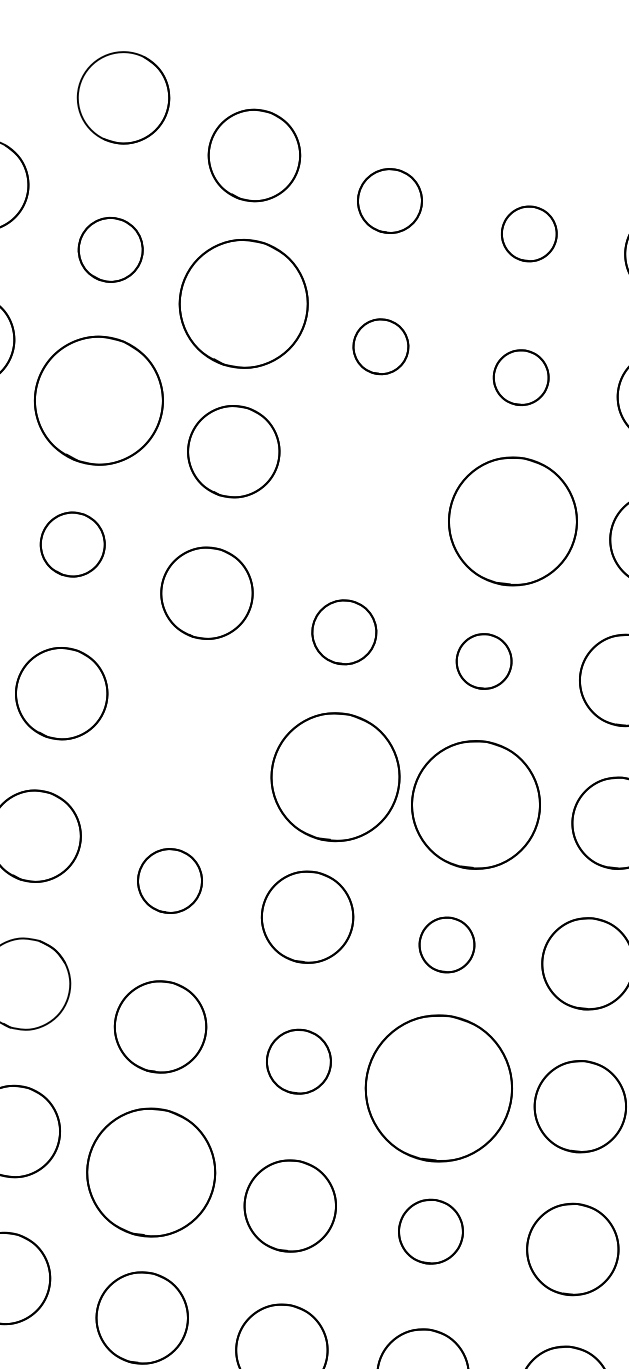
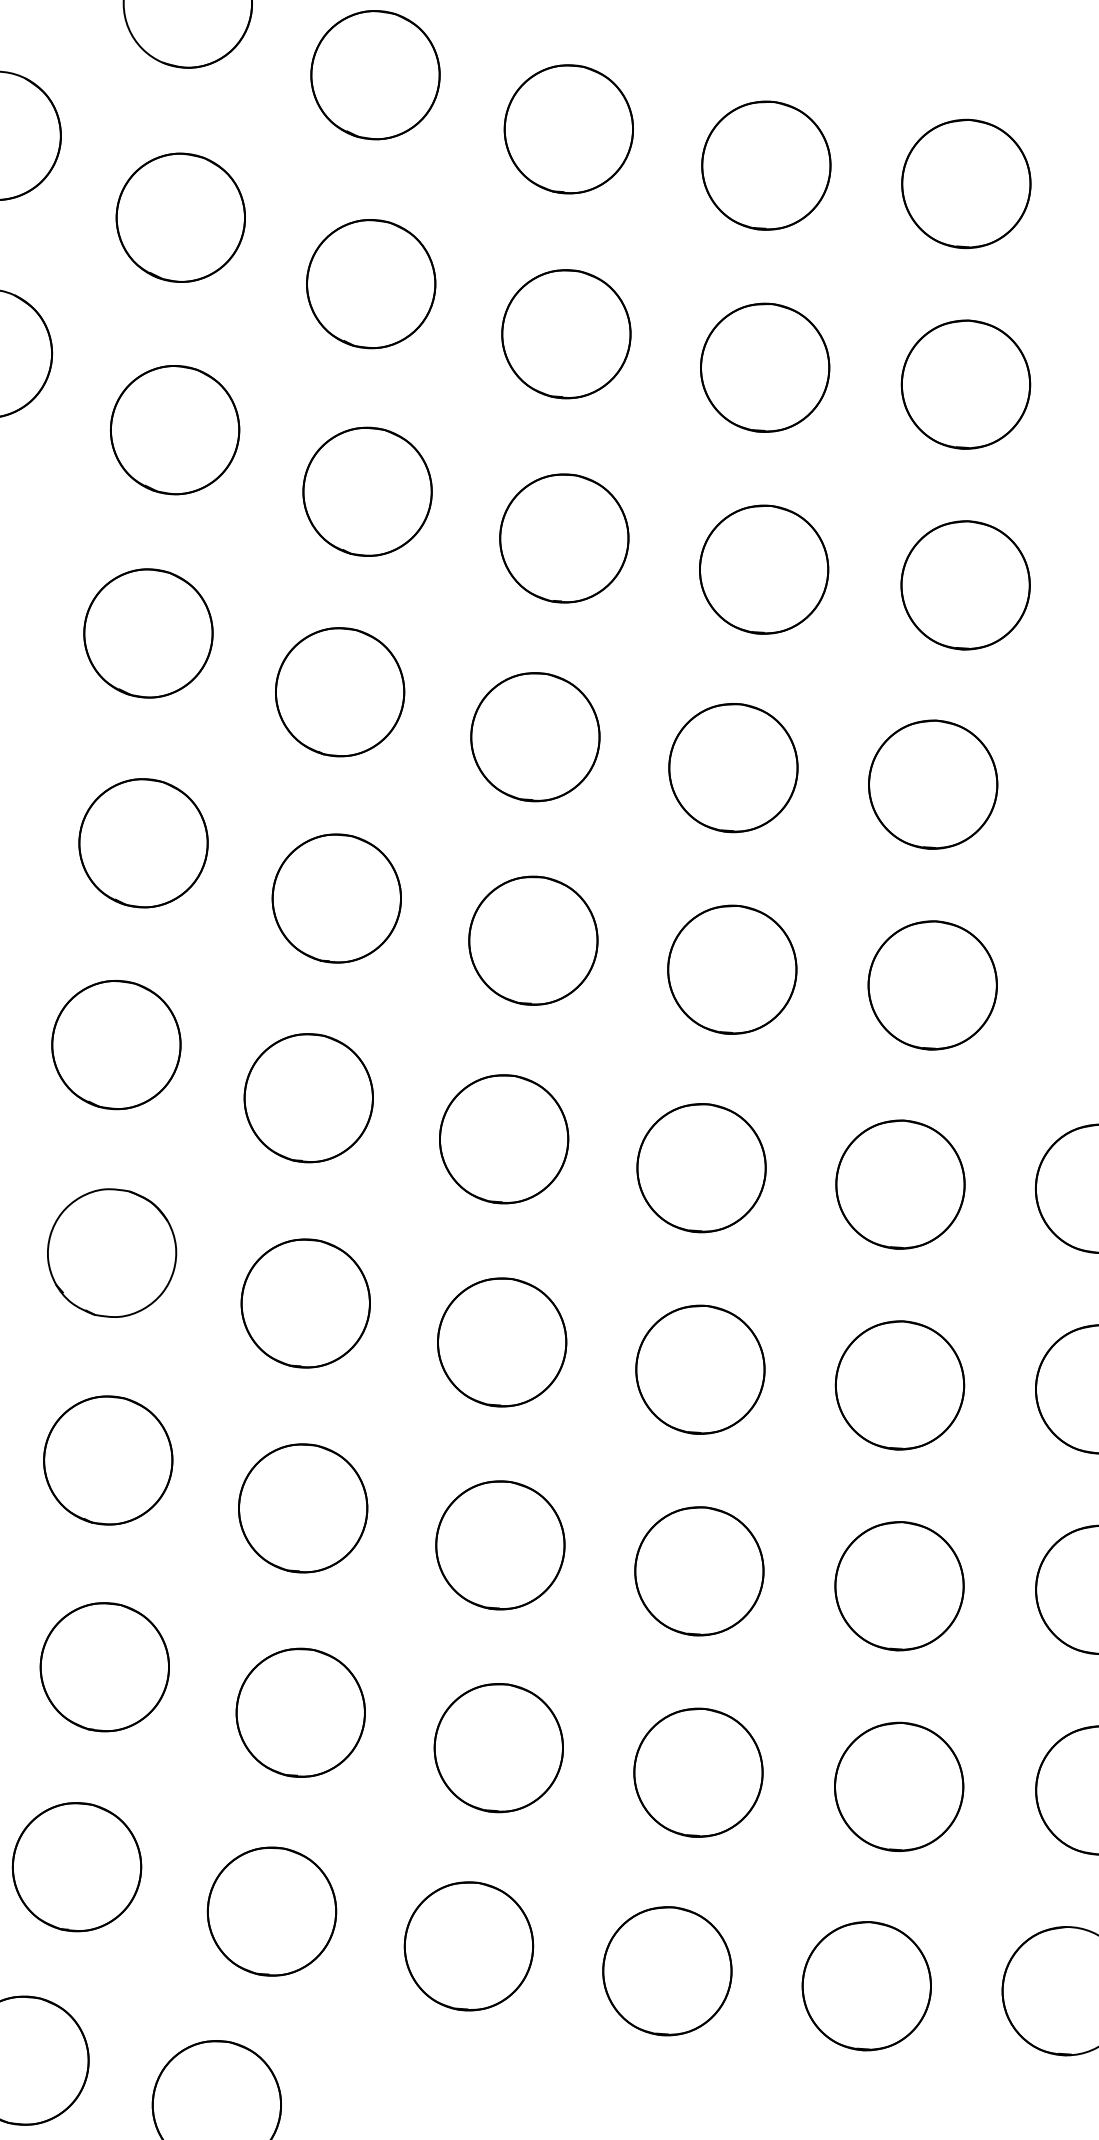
circle: (389, 201) -> (568, 129), size x1.43
circle: (529, 233) -> (766, 165), size x1.67
circle: (110, 249) -> (180, 217), size x1.43
circle: (244, 304) -> (371, 284), size x0.71
circle: (380, 346) -> (566, 334), size x1.67
circle: (521, 377) -> (765, 367), size x1.67
circle: (99, 401) -> (175, 430), size x0.71
circle: (372, 491) -> (564, 538), added
circle: (513, 521) -> (764, 569), size x0.71
circle: (72, 544) -> (148, 633), size x1.43
circle: (344, 632) -> (535, 737), size x1.43
part: (484, 661) -> (733, 768), size x1.67
circle: (196, 739) -> (336, 898), added
circle: (335, 776) -> (533, 940), size x0.71
circle: (476, 804) -> (732, 969), size x0.71
part: (169, 881) -> (308, 1098), size x1.43
circle: (446, 945) -> (701, 1168), size x1.67
circle: (299, 1061) -> (502, 1342), size x1.43
circle: (438, 1088) -> (700, 1369), size x0.62
circle: (151, 1172) -> (303, 1508), size x0.71
circle: (431, 1231) -> (699, 1571), size x1.43

